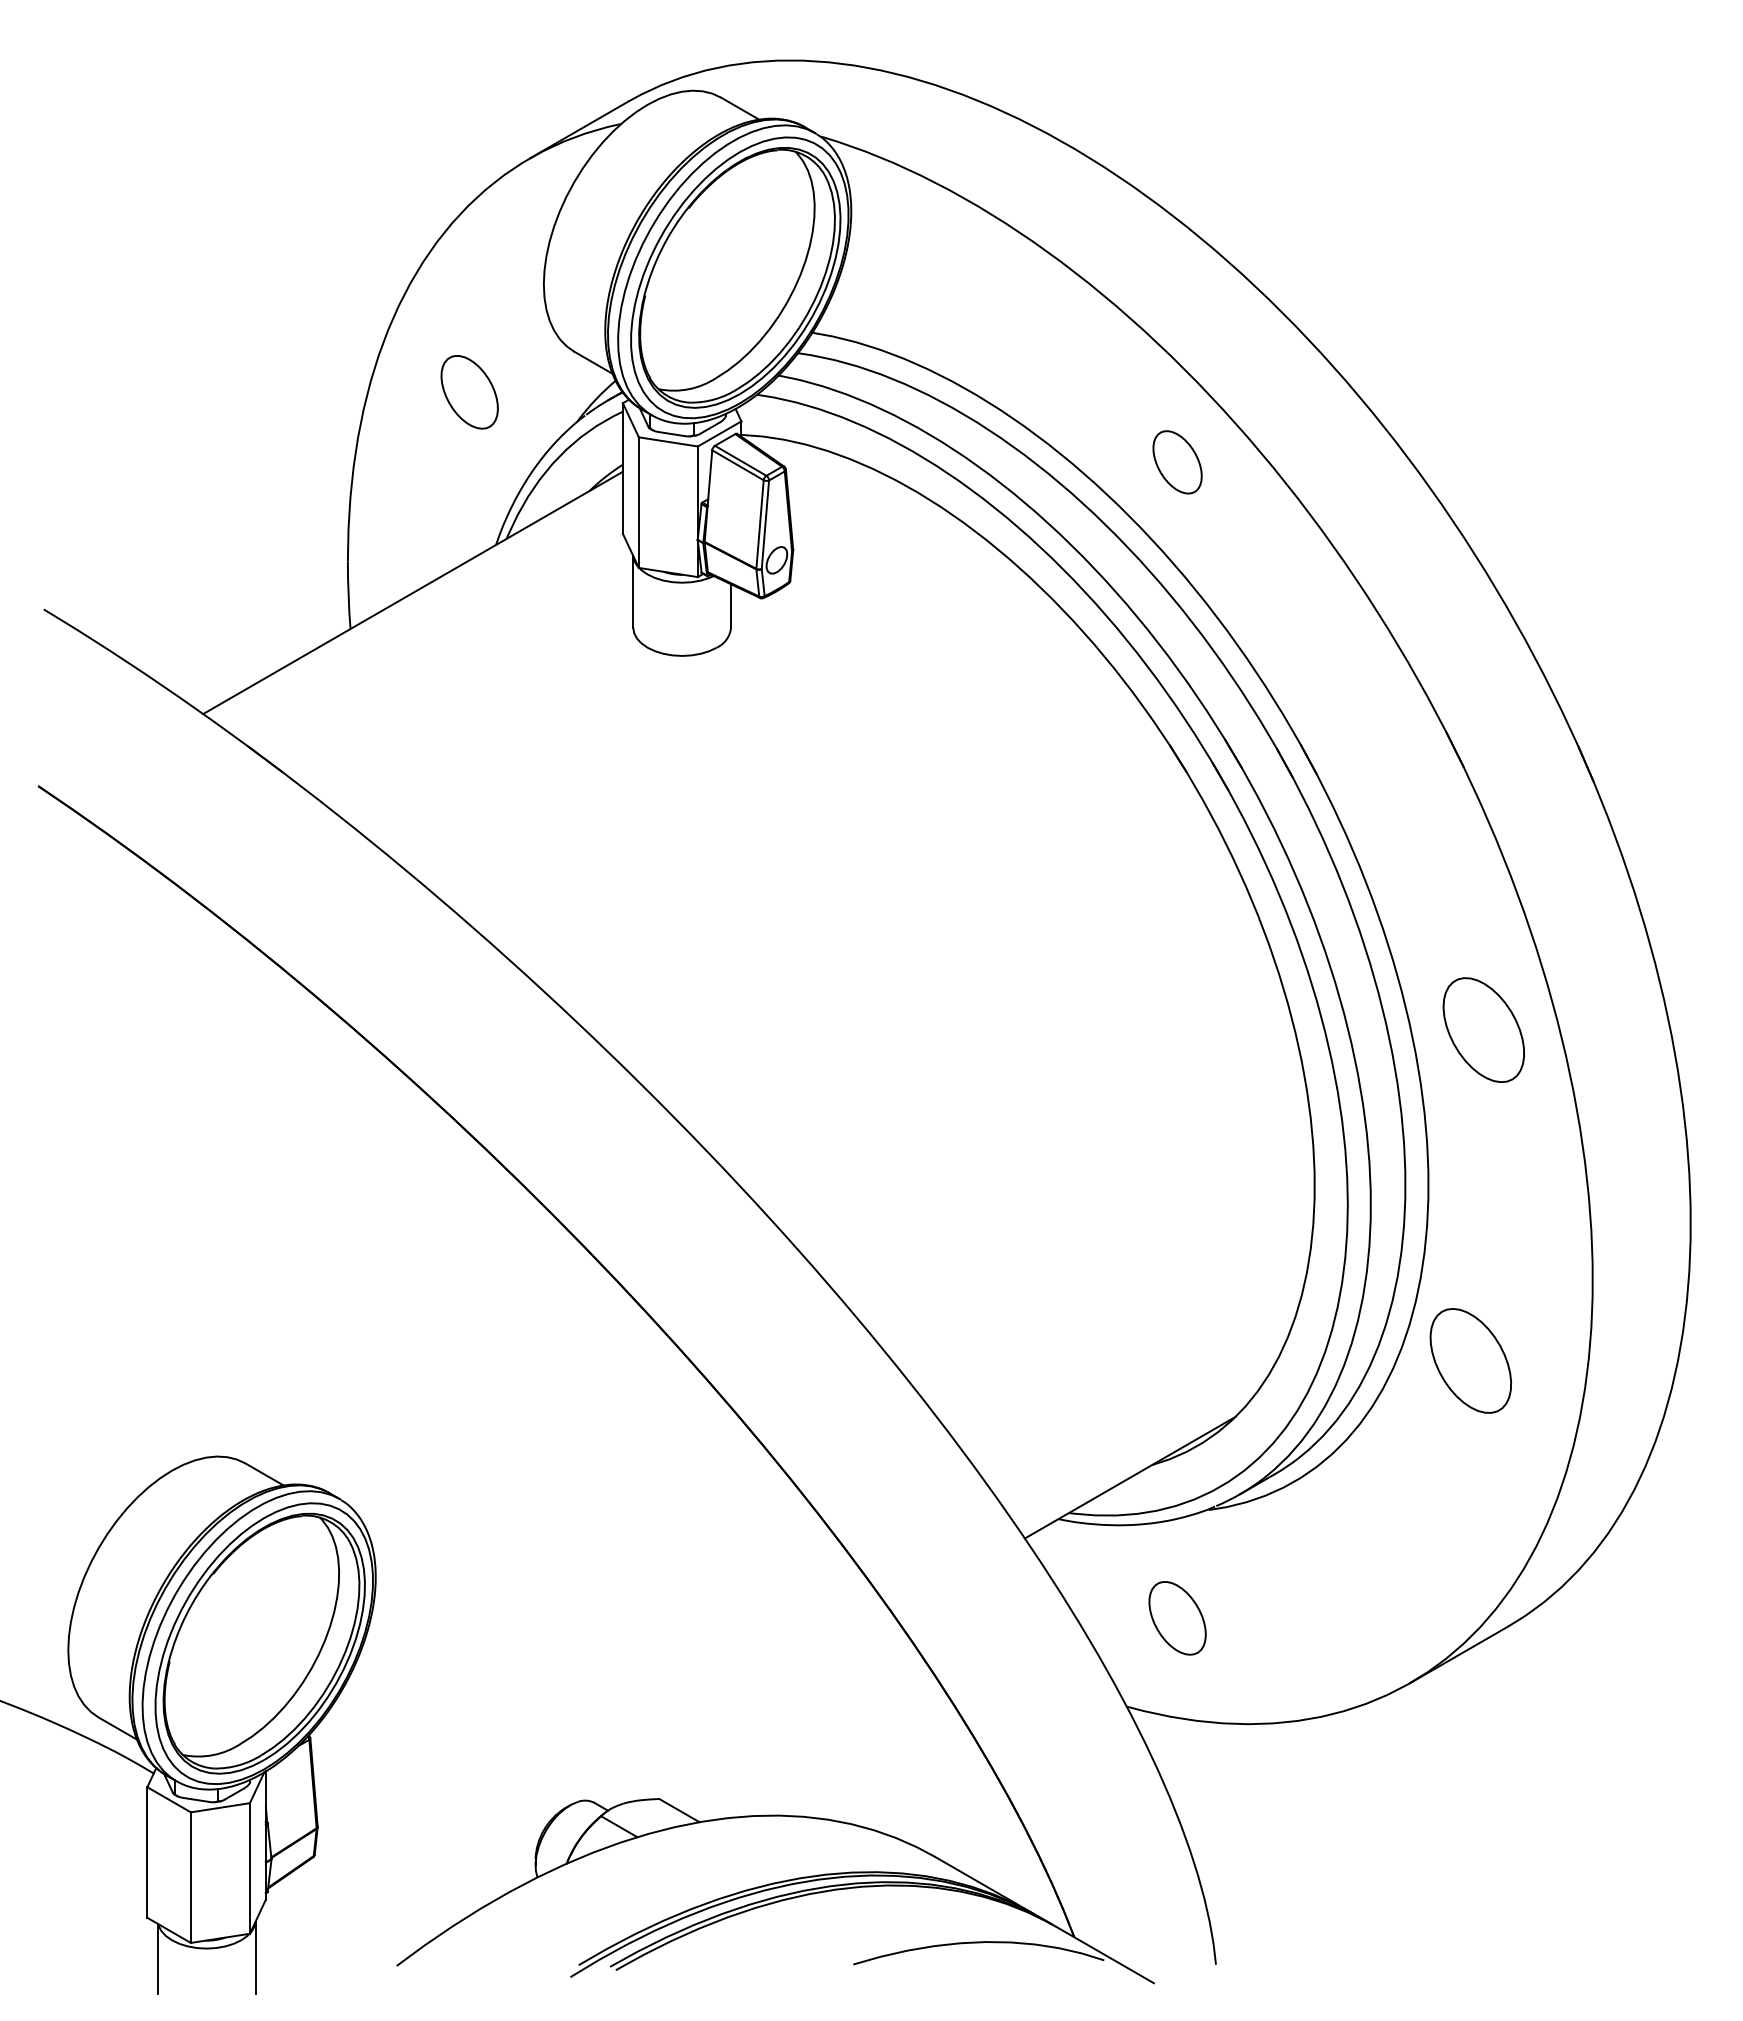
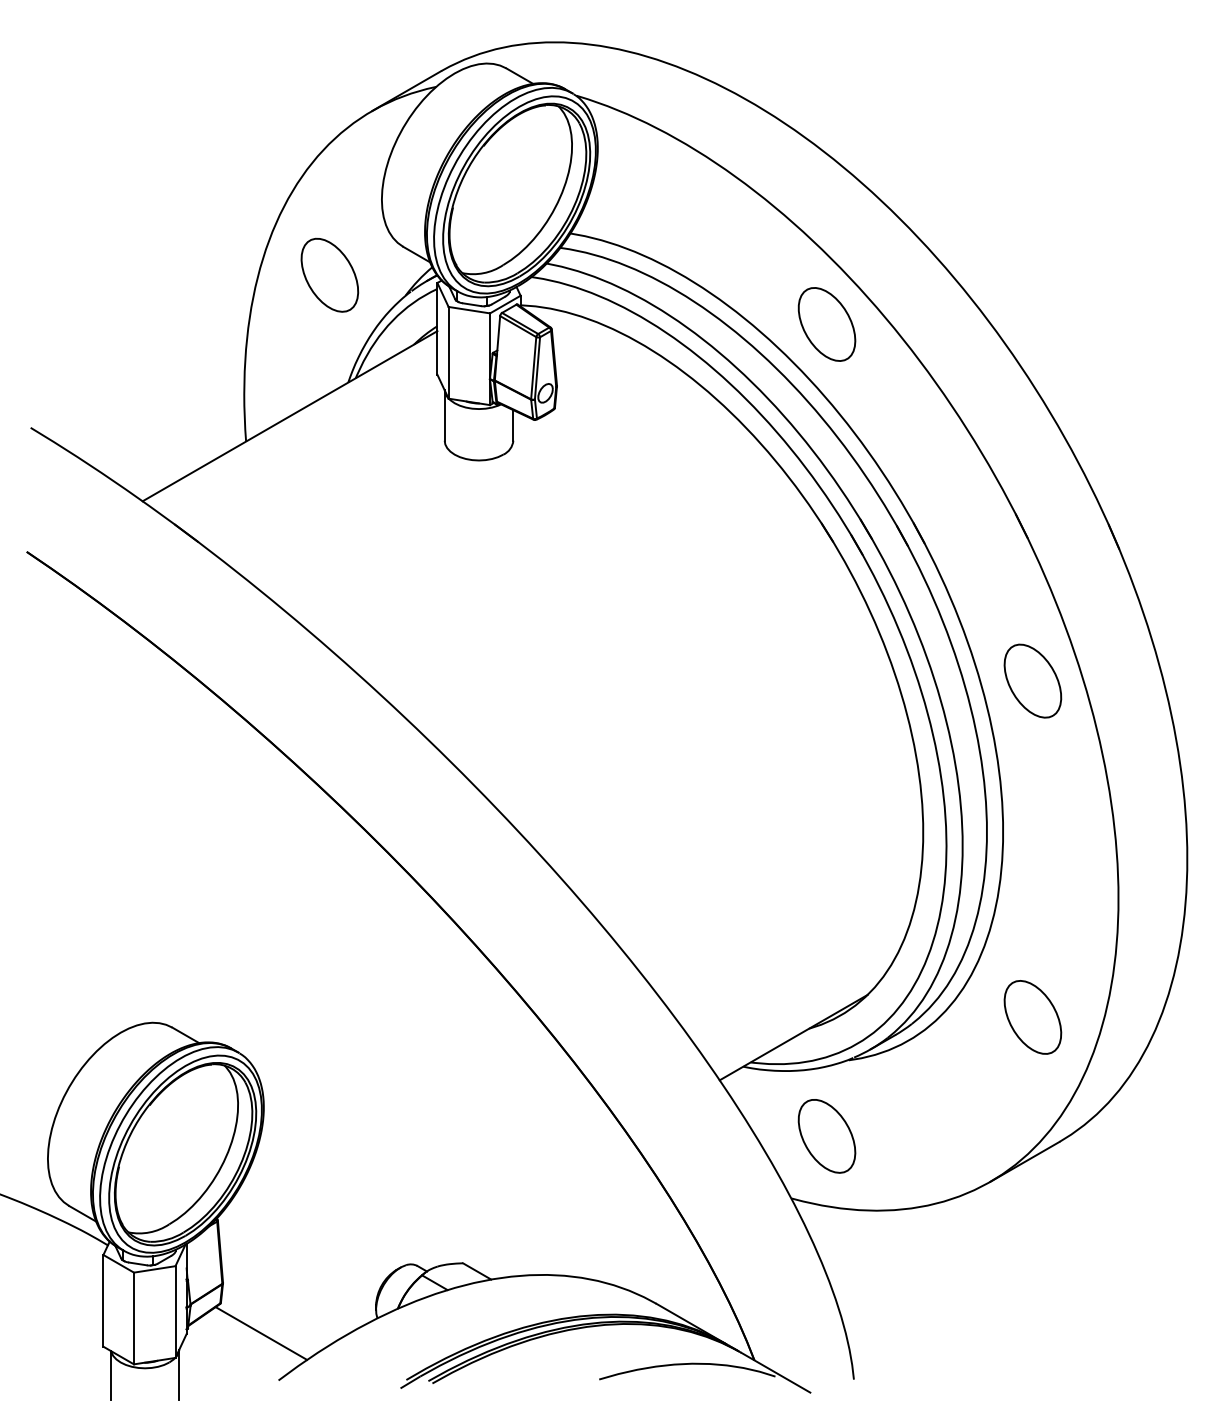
part: (469, 392) -> (329, 275), size x1.43
part: (1177, 462) -> (826, 324), size x1.67
part: (1483, 1029) -> (1032, 680), moved
part: (1470, 1360) -> (1032, 1017), moved
part: (1177, 1618) -> (826, 1136), size x1.43
line: (372, 1898) -> (261, 1333), added

